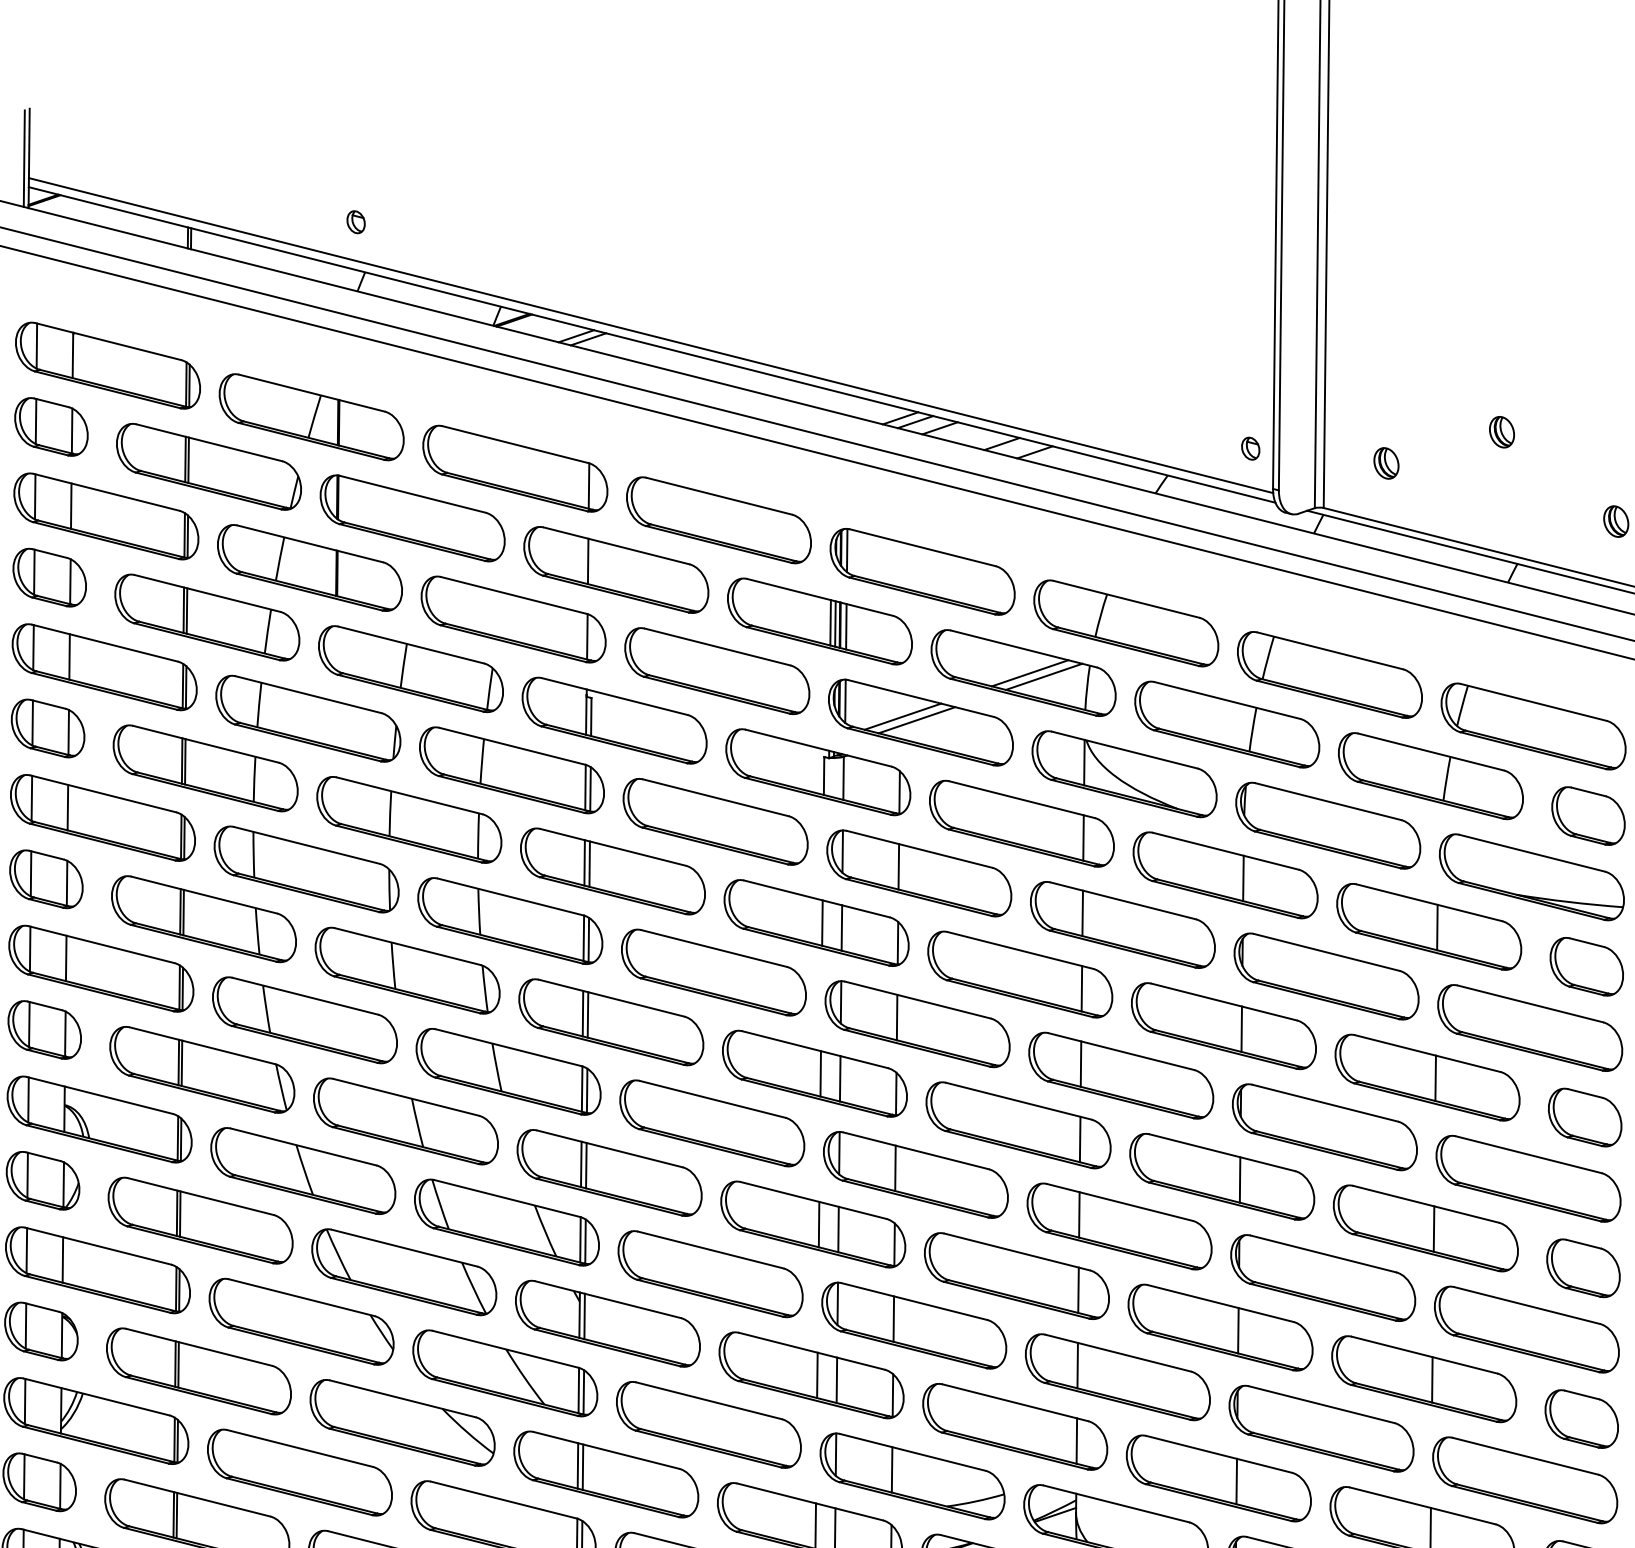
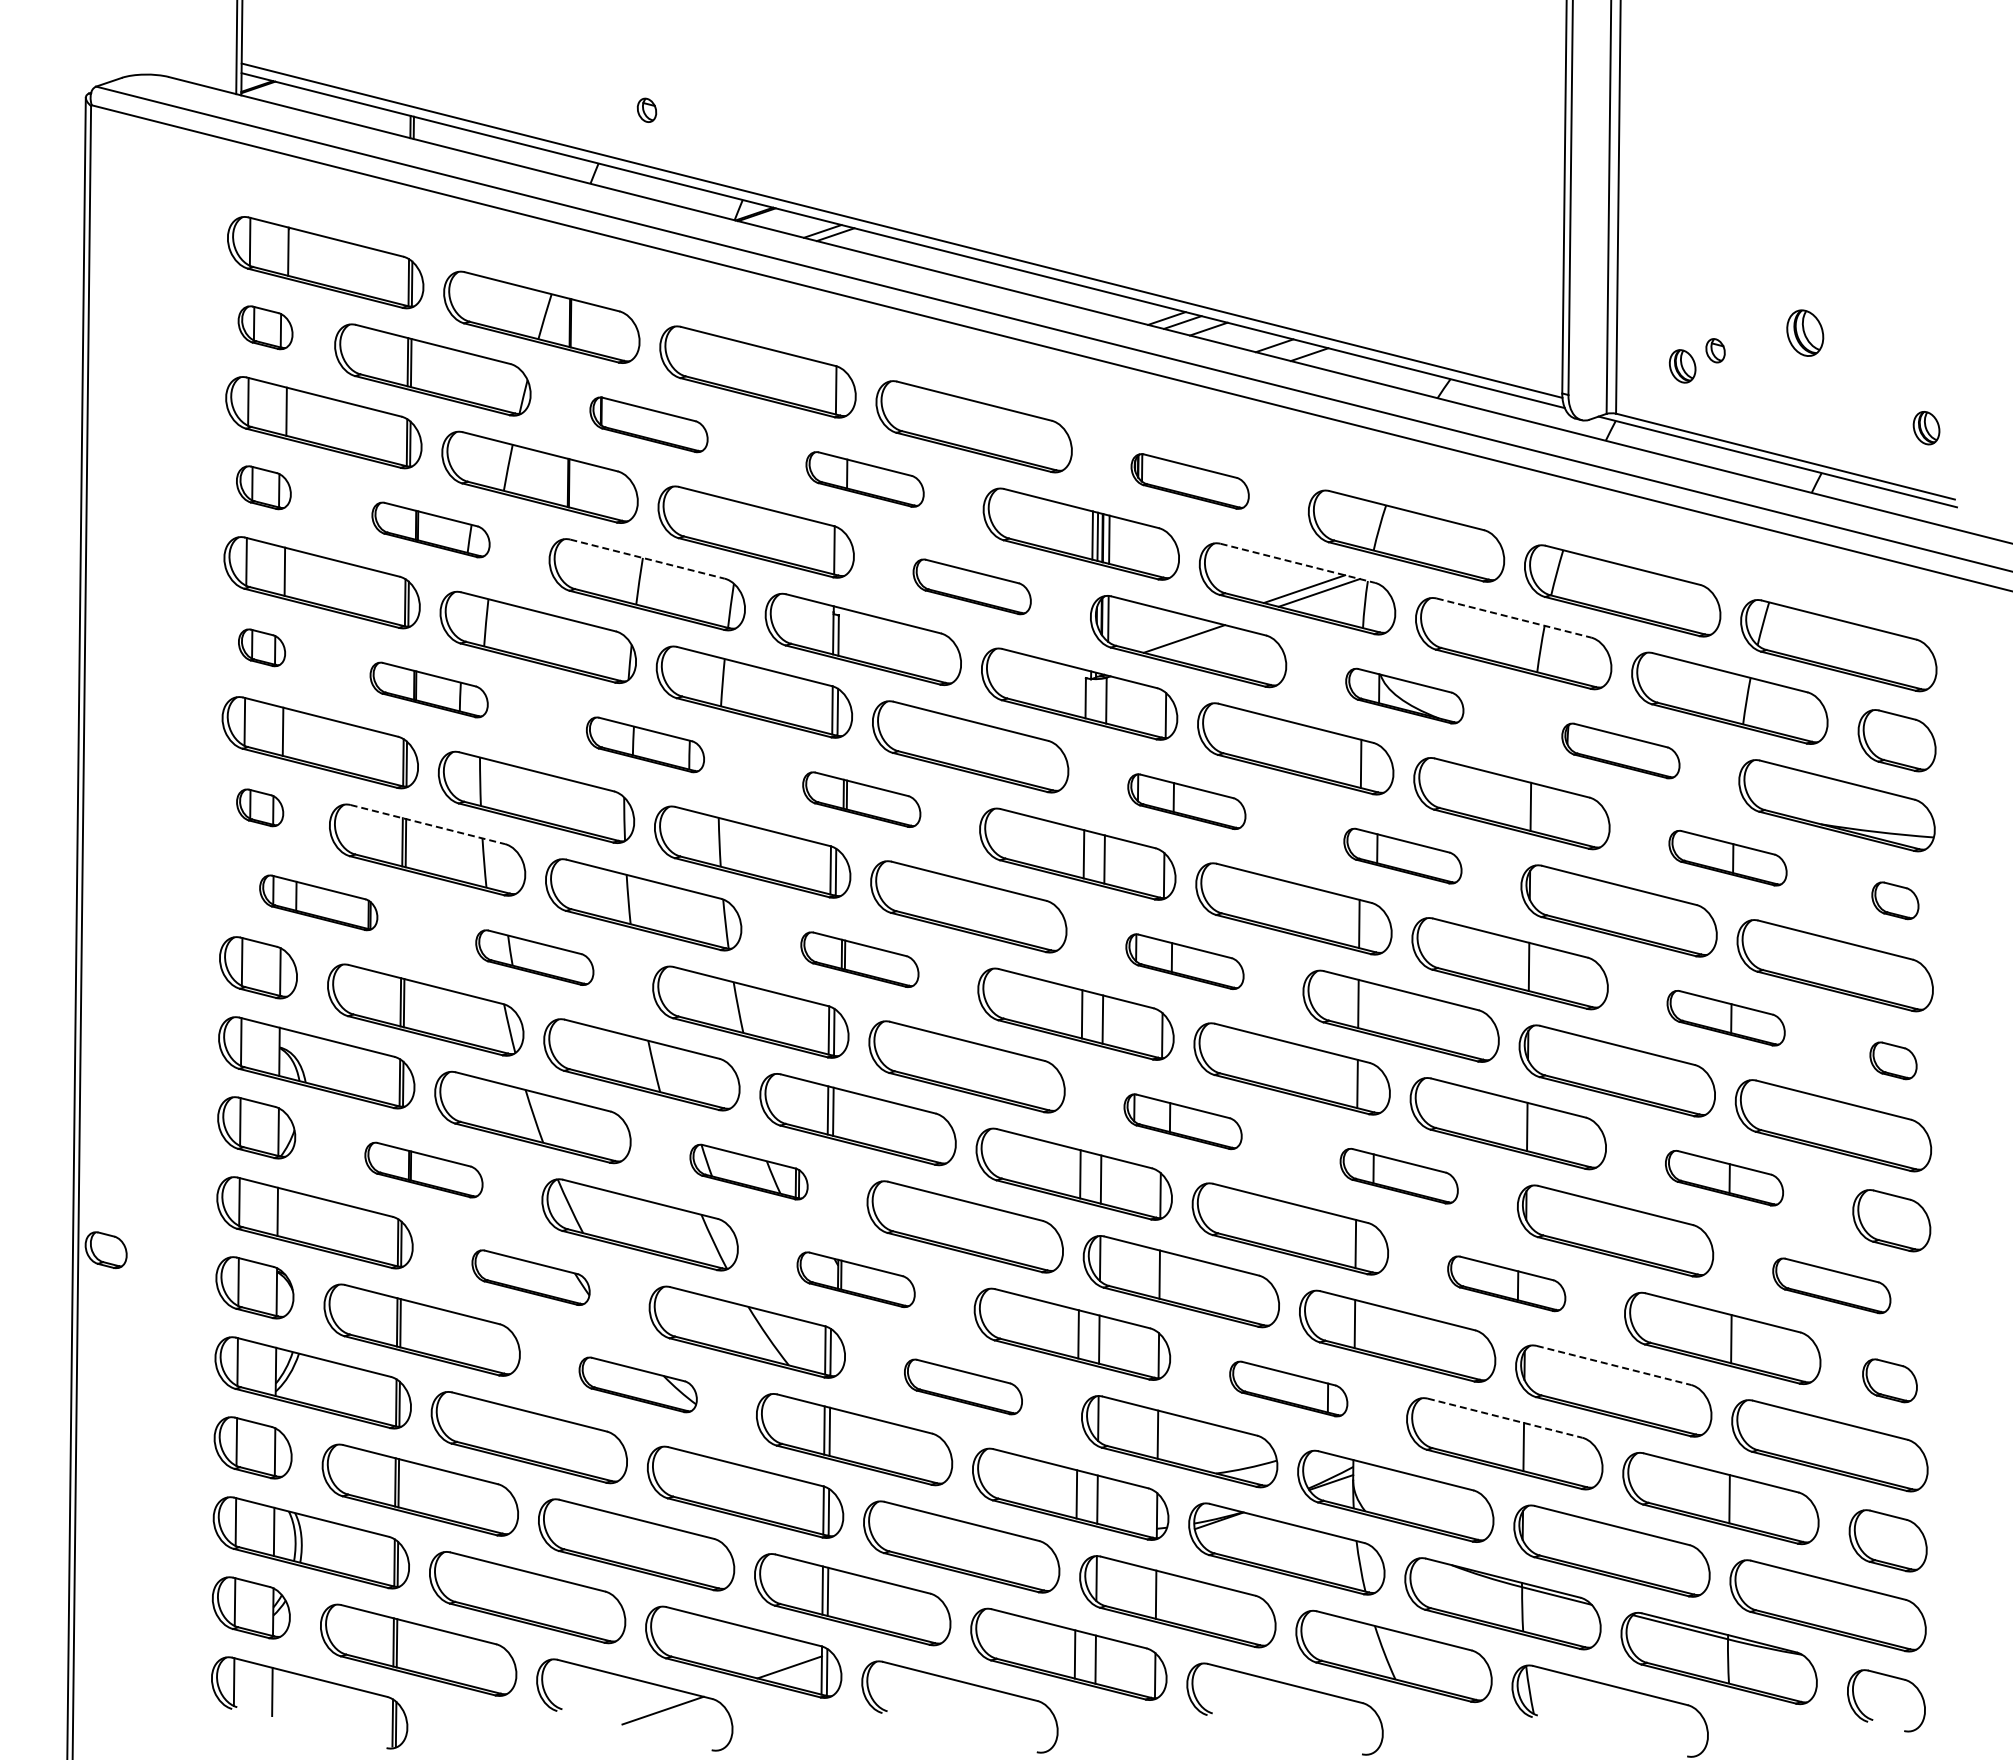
part: (355, 221) -> (646, 109), moved
part: (51, 426) -> (265, 327), size x0.7
part: (1502, 432) -> (1805, 333), size x1.4
part: (1250, 448) -> (1715, 350), moved
part: (412, 518) -> (648, 424), size x0.6
part: (615, 569) -> (864, 479), size x0.6
part: (921, 571) -> (1189, 481), size x0.6
part: (49, 577) -> (263, 487), size x0.7
part: (206, 617) -> (430, 529), size x0.6
line: (411, 645) -> (647, 559), solid -> dashed
line: (1023, 649) -> (1297, 563), solid -> dashed
part: (716, 670) -> (971, 586), size x0.6
line: (1227, 700) -> (1513, 618), solid -> dashed
line: (903, 716) -> (1169, 635), removed
part: (47, 728) -> (261, 647), size x0.6
part: (204, 767) -> (428, 689), size x0.6
part: (1124, 773) -> (1404, 695), size x0.6
part: (409, 819) -> (645, 744), size x0.6
part: (1327, 825) -> (1620, 750), size x0.6
part: (612, 871) -> (861, 799), size x0.6
part: (919, 873) -> (1186, 801), size x0.6
part: (45, 879) -> (259, 807), size x0.6
line: (203, 895) -> (427, 824), solid -> dashed
part: (1122, 924) -> (1402, 855), size x0.6
part: (1428, 926) -> (1727, 857), size x0.6
part: (1586, 966) -> (1895, 900), size x0.6
part: (101, 968) -> (318, 902), size x0.6
part: (304, 1020) -> (534, 957), size x0.6
part: (610, 1022) -> (859, 959), size x0.6
part: (917, 1024) -> (1184, 961), size x0.6
part: (1426, 1076) -> (1725, 1017), size x0.6
part: (1585, 1117) -> (1893, 1060), size x0.6
part: (915, 1174) -> (1182, 1121), size x0.6
part: (200, 1220) -> (423, 1169), size x0.6
part: (506, 1221) -> (748, 1171), size x0.6
part: (1118, 1225) -> (1398, 1175), size x0.6
part: (1425, 1227) -> (1724, 1177), size x0.6
part: (301, 1321) -> (530, 1277), size x0.6
part: (607, 1323) -> (855, 1279), size x0.6
part: (1220, 1327) -> (1506, 1283), size x0.6
part: (1526, 1329) -> (1831, 1285), size x0.6
line: (1322, 1404) -> (1614, 1365), solid -> dashed
part: (1581, 1418) -> (1889, 1380), size x0.7
part: (401, 1422) -> (637, 1384), size x0.6
part: (708, 1424) -> (963, 1386), size x0.6
part: (1015, 1426) -> (1288, 1388), size x0.6
line: (1219, 1454) -> (1505, 1418), solid -> dashed

